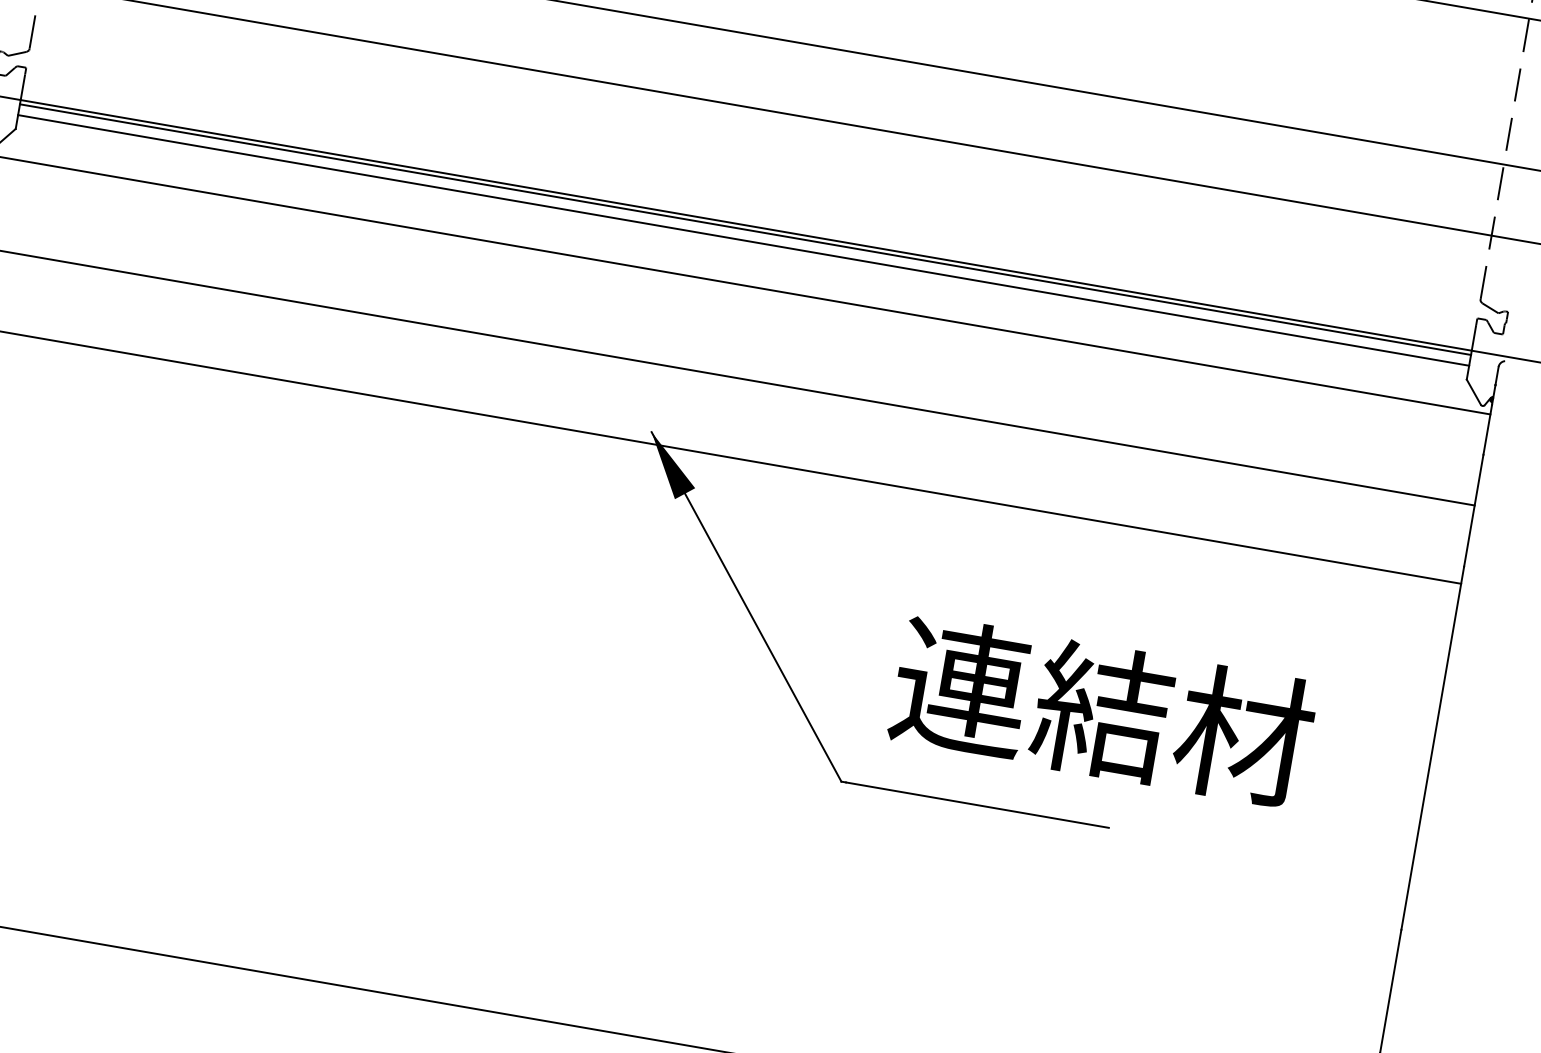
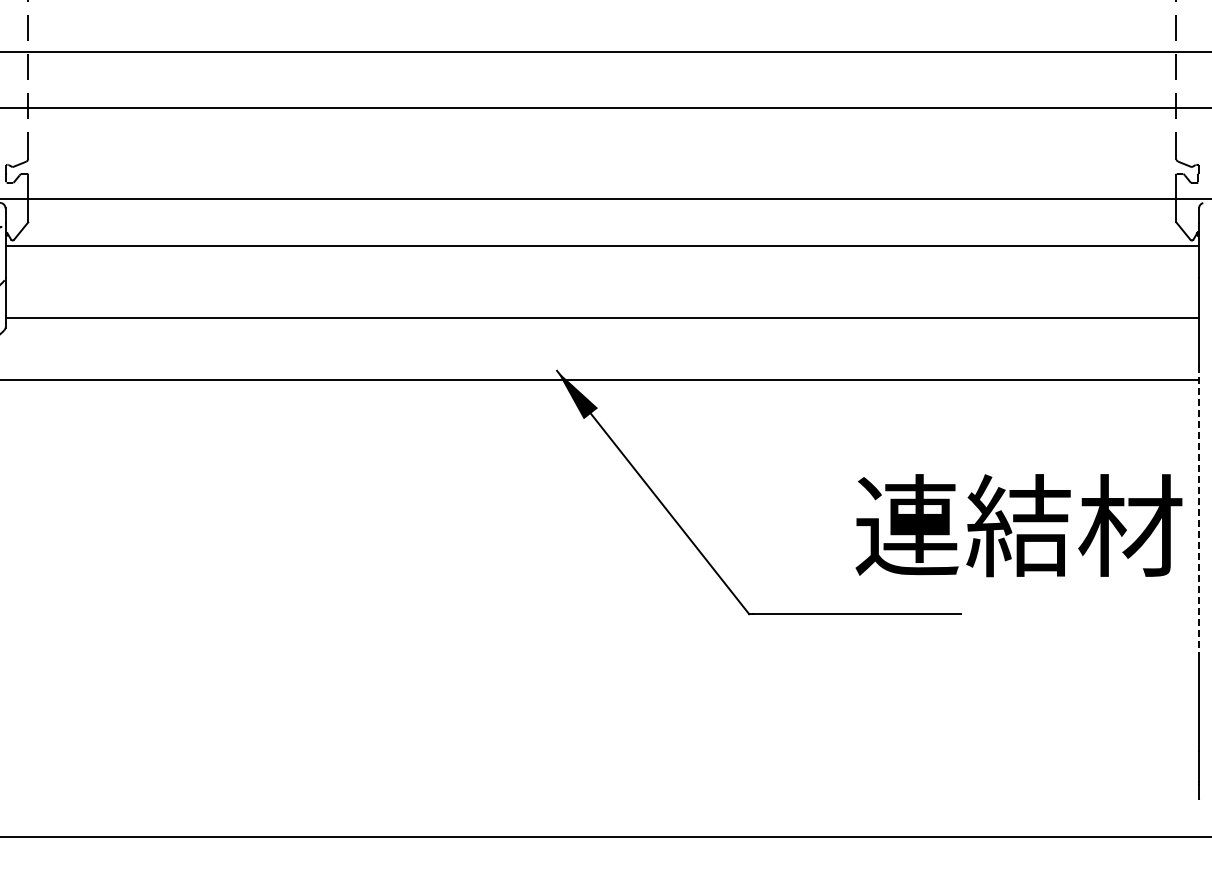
line: (745, 229) -> (602, 202), removed
line: (743, 240) -> (602, 211), removed
text: (1102, 711) -> (1018, 525), moved
line: (1433, 748) -> (1199, 510), solid -> dashed

